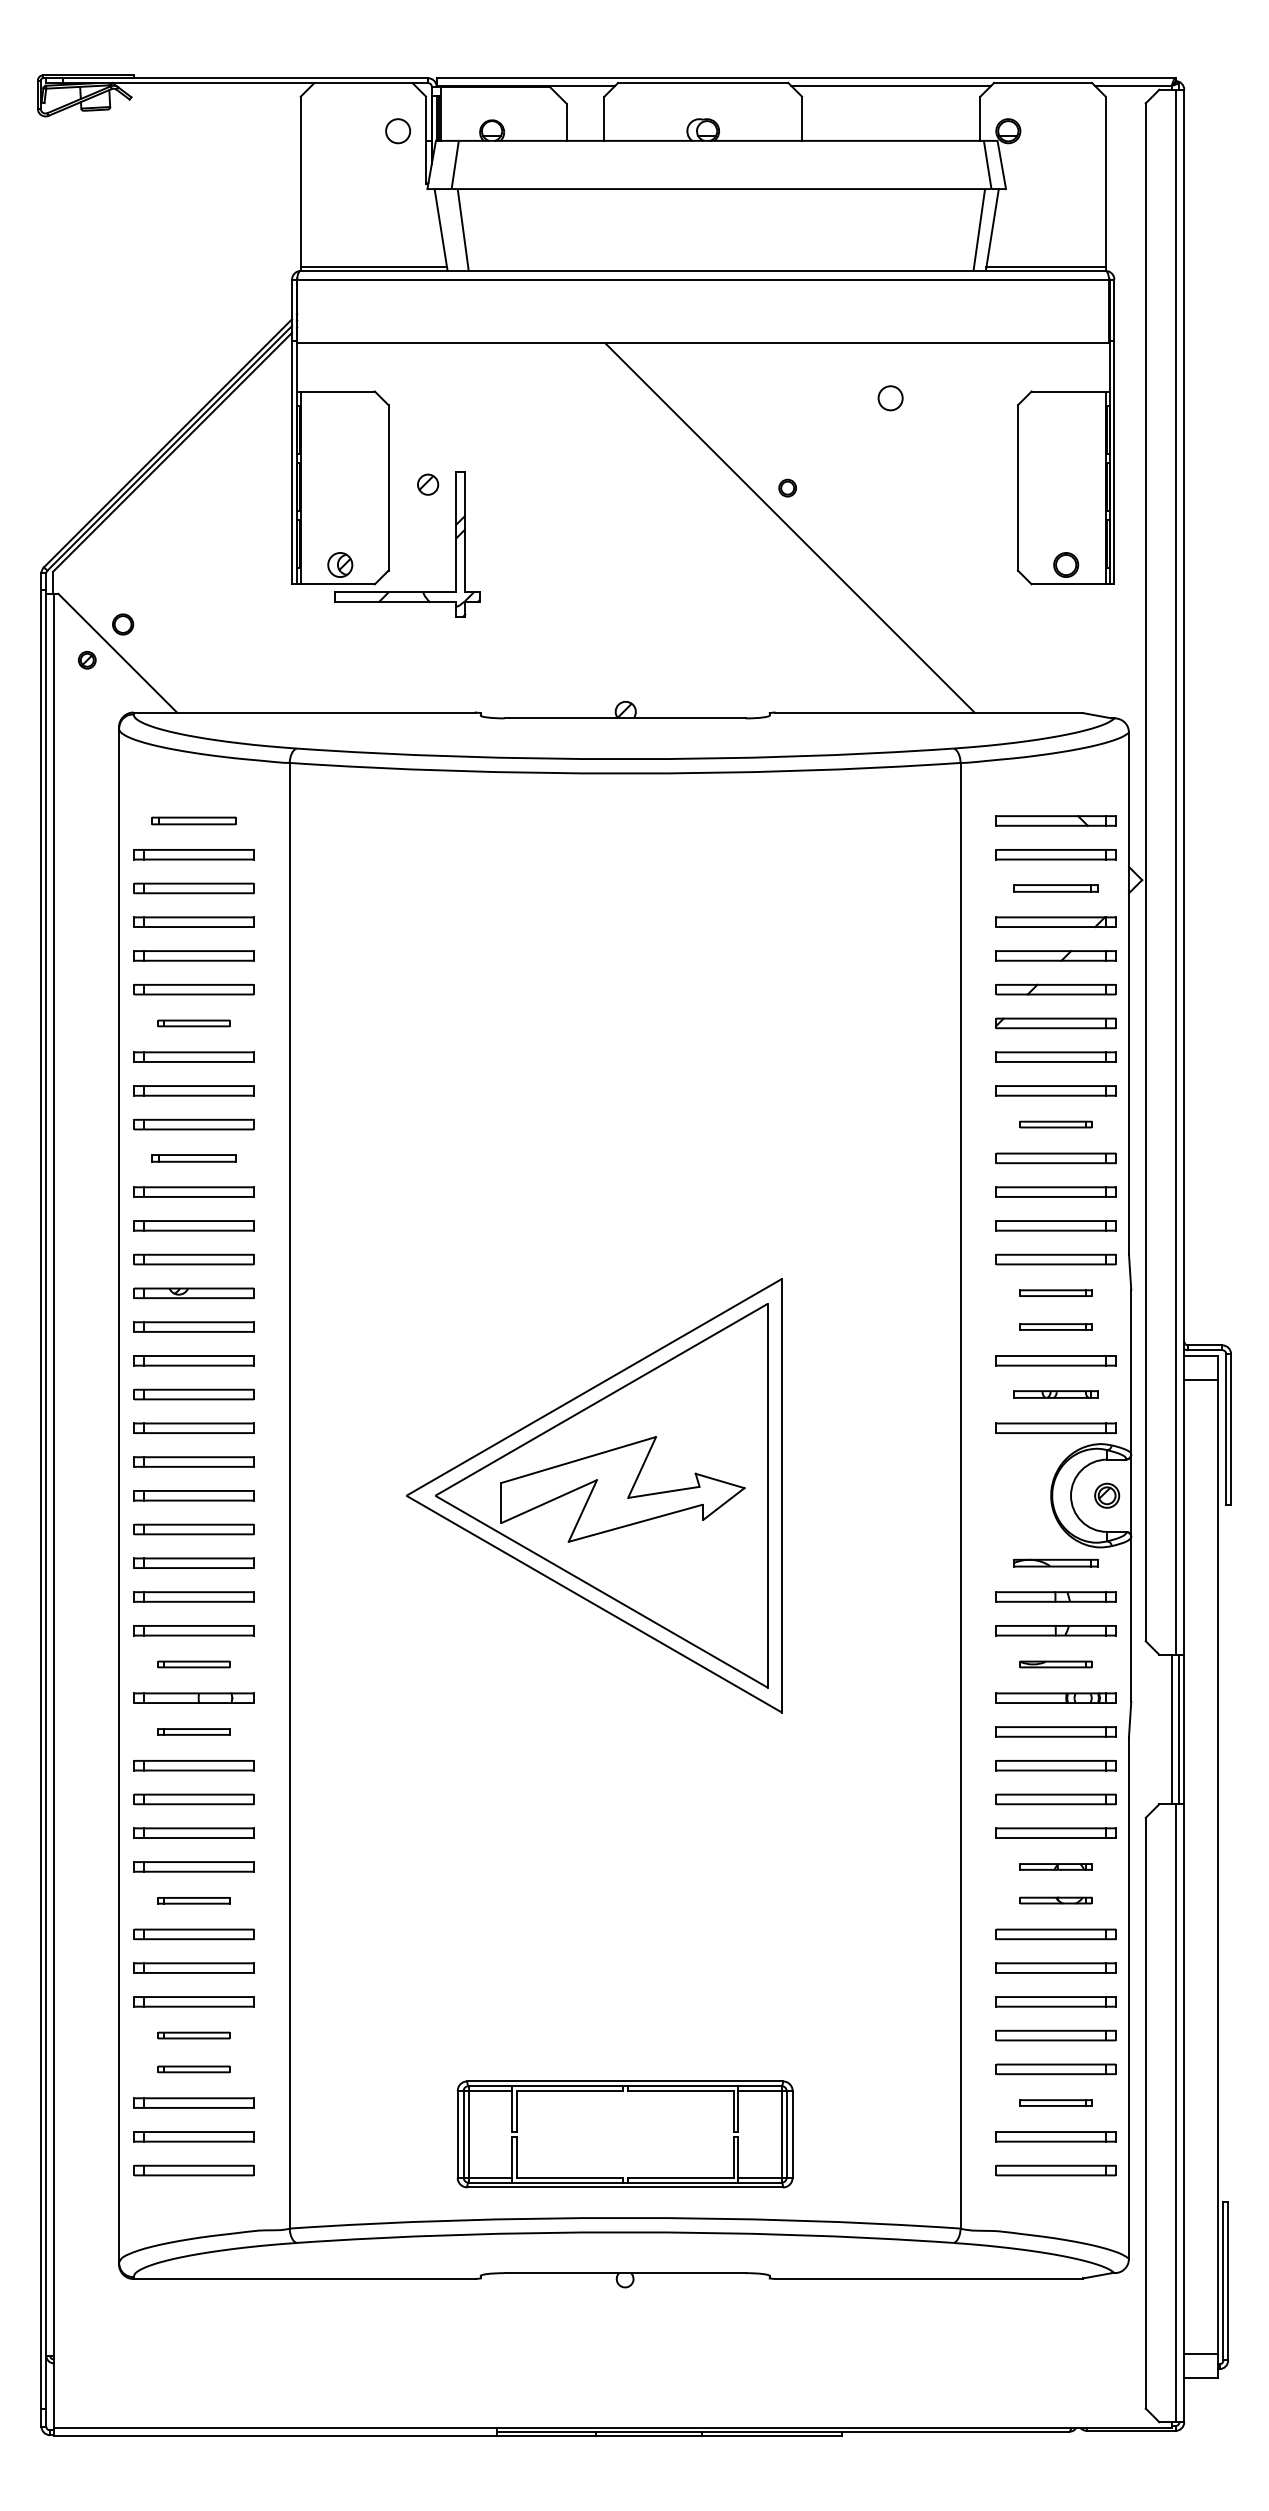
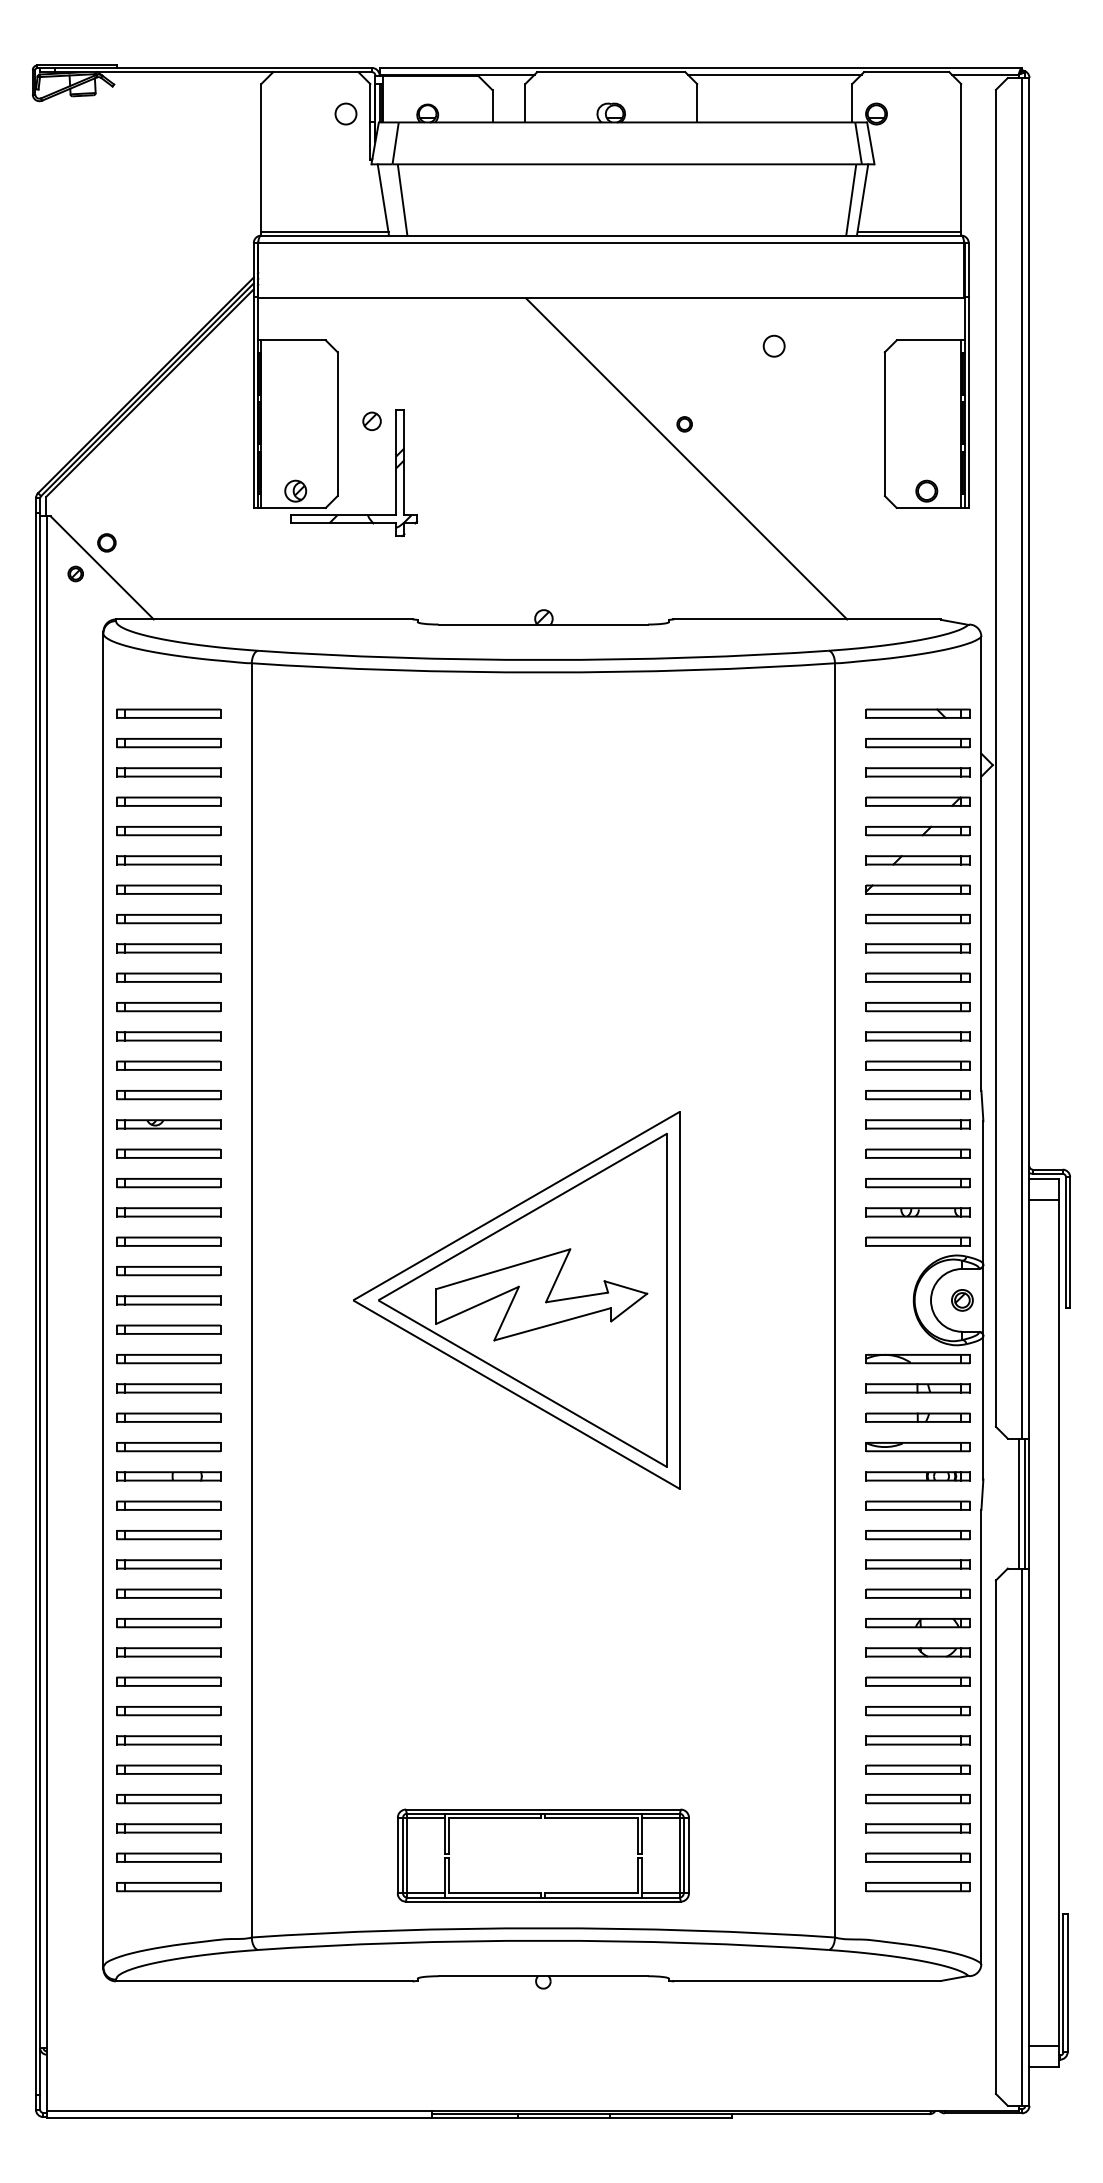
part: (193, 820) -> (168, 713), size x1.43
part: (1055, 888) -> (917, 772), size x1.43
part: (193, 1023) -> (168, 889), size x1.67
part: (1055, 1124) -> (917, 977), size x1.67
part: (193, 1158) -> (168, 1007), size x1.43
part: (1055, 1292) -> (917, 1123), size x1.67
part: (1055, 1326) -> (917, 1153), size x1.67
part: (1055, 1394) -> (917, 1212), size x1.43
part: (1055, 1562) -> (917, 1358), size x1.43
part: (193, 1664) -> (168, 1447), size x1.67
part: (1055, 1664) -> (917, 1447), size x1.67
part: (193, 1731) -> (168, 1505), size x1.67
part: (1055, 1866) -> (917, 1622), size x1.67
part: (193, 1900) -> (168, 1652), size x1.67
part: (1055, 1900) -> (917, 1652), size x1.67
part: (193, 2035) -> (168, 1769), size x1.67
part: (193, 2069) -> (168, 1799), size x1.67
part: (1055, 2102) -> (917, 1827), size x1.67

